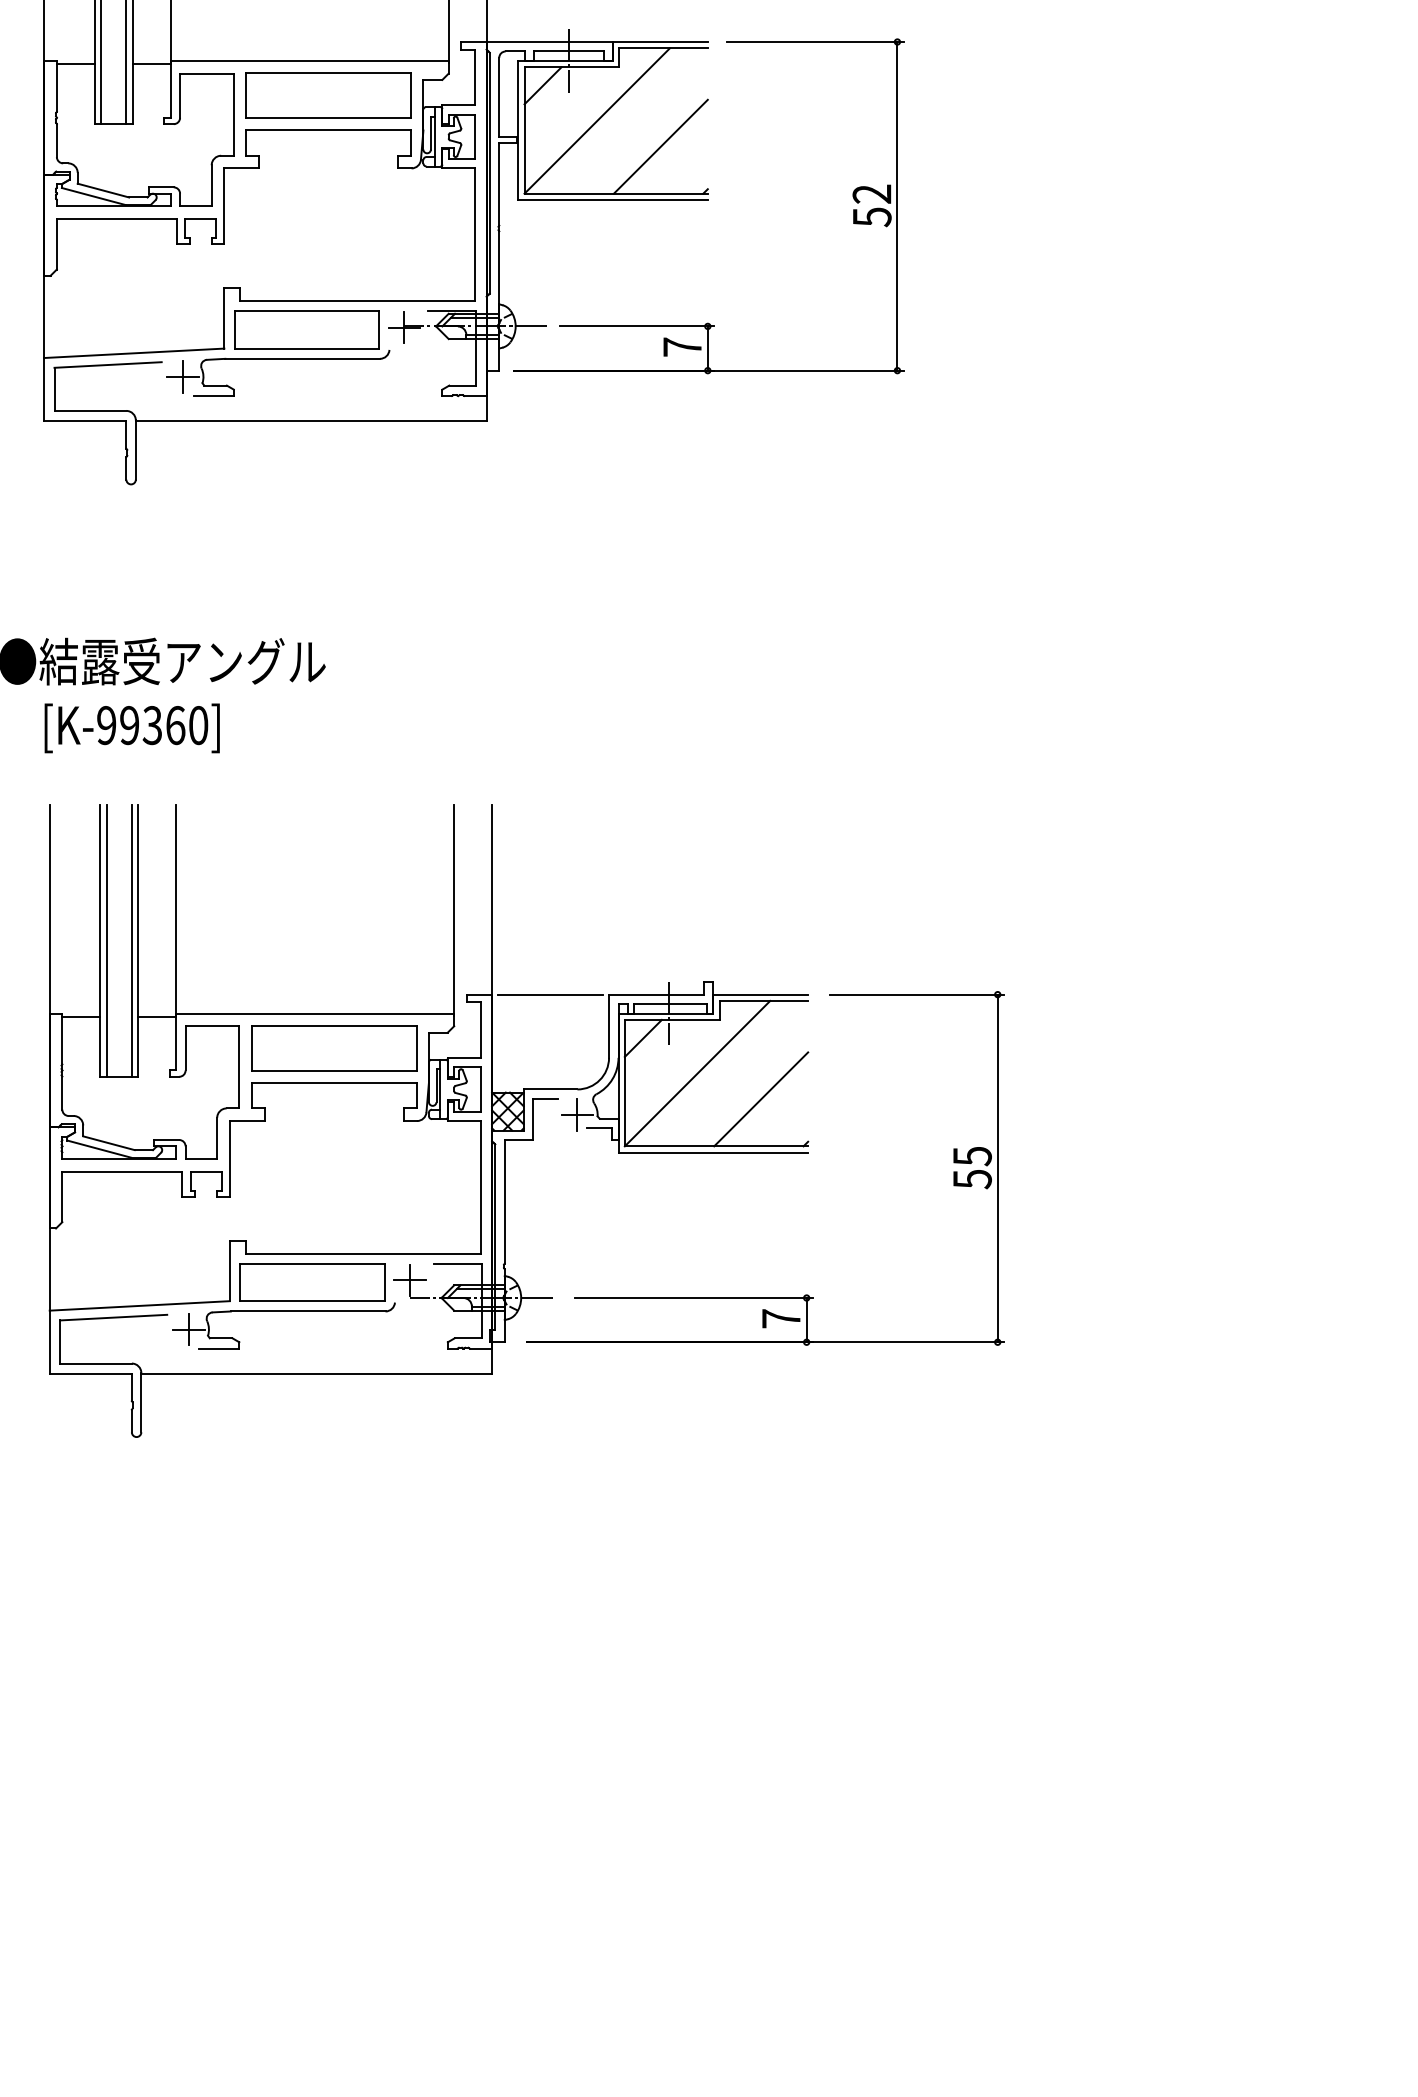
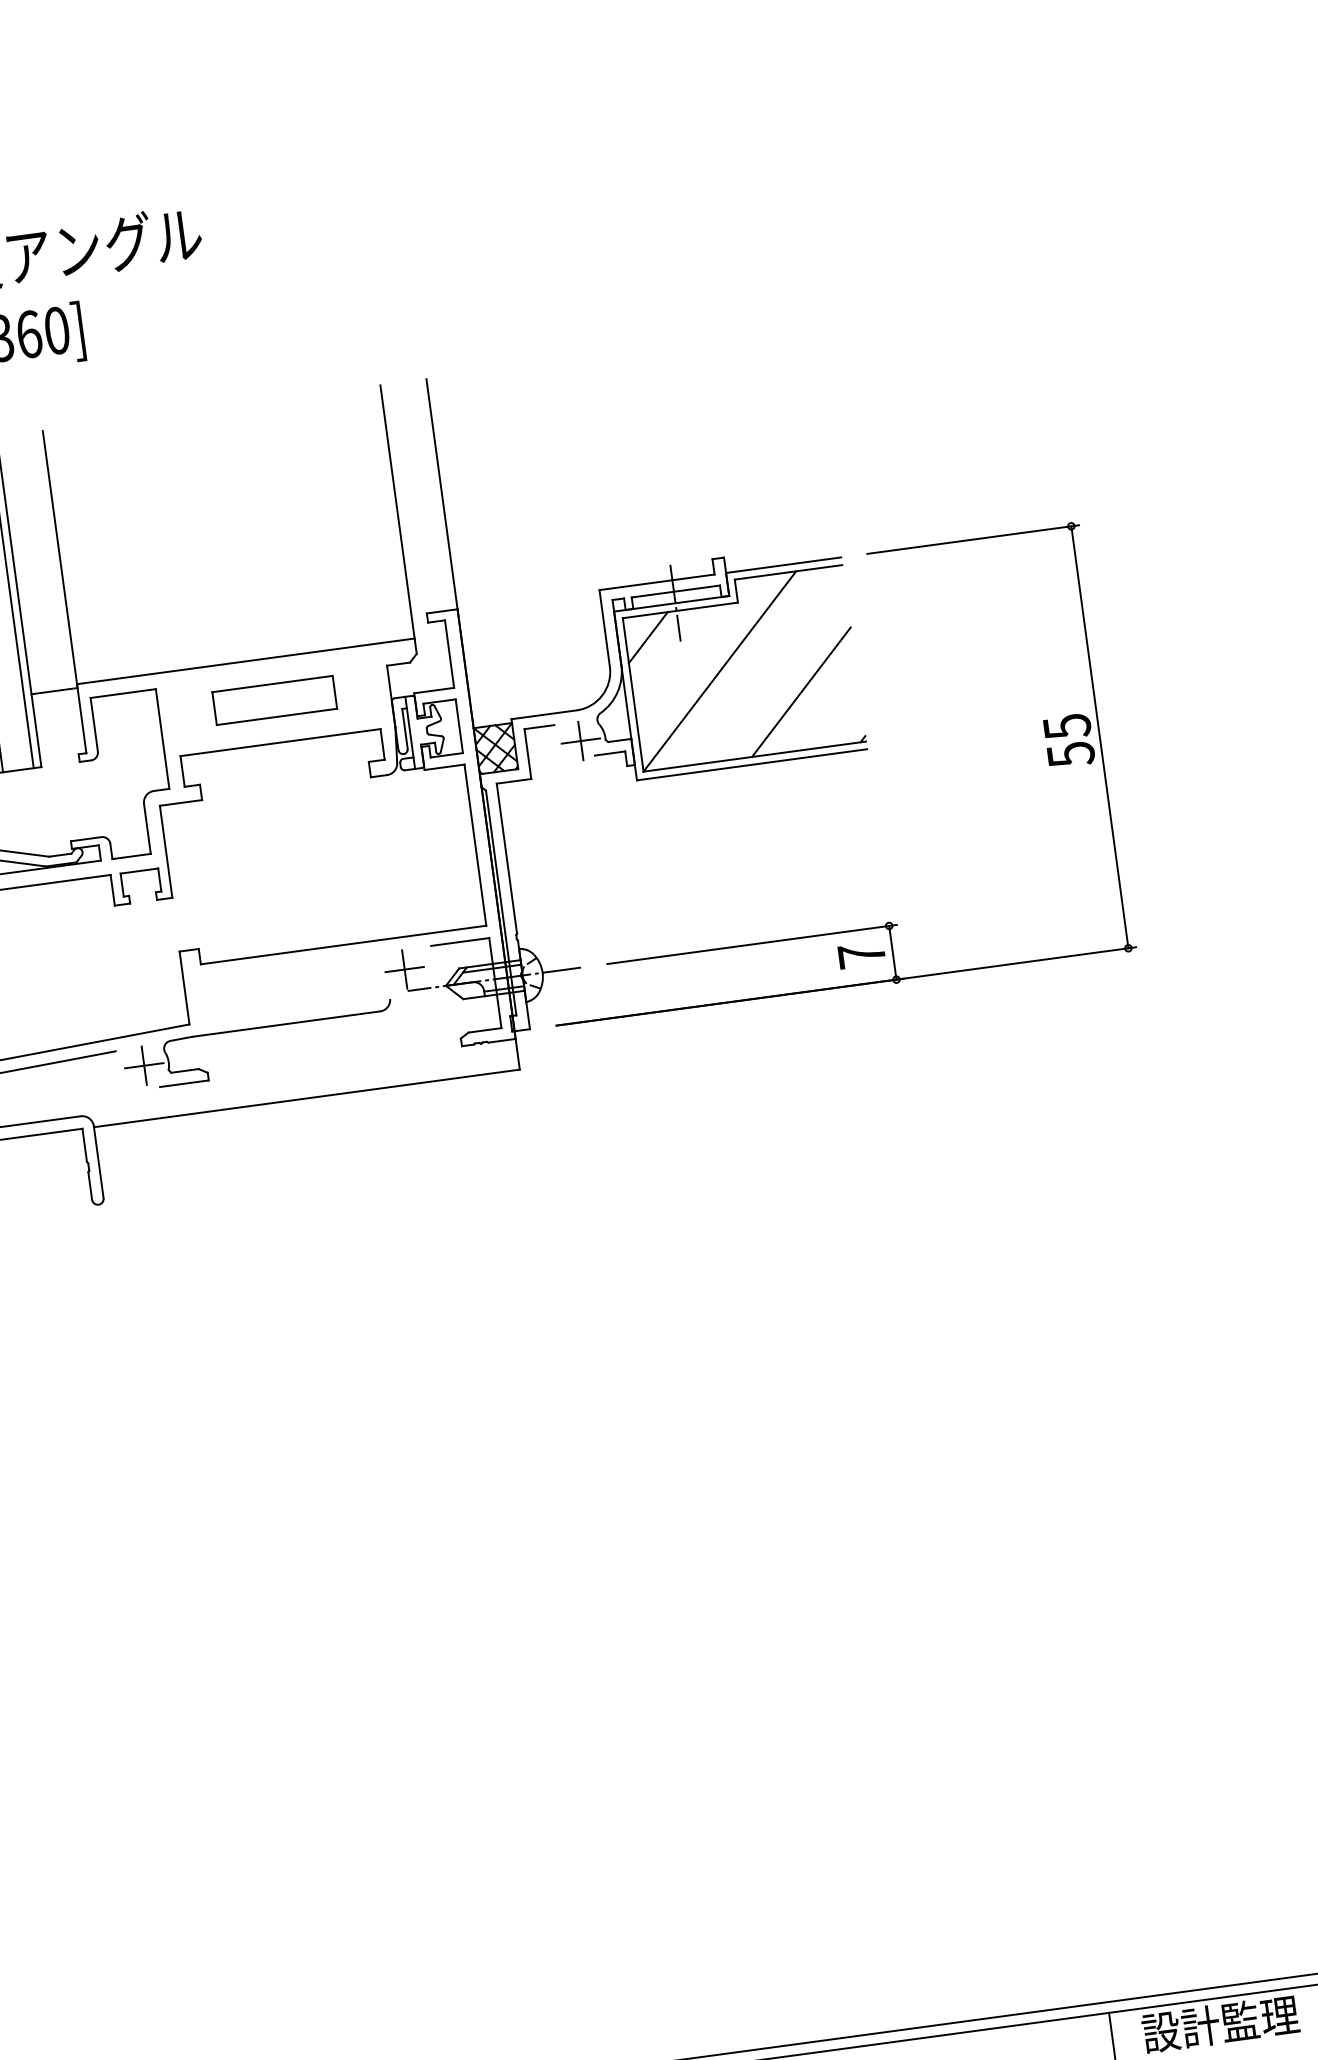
line: (550, 994) -> (528, 599), removed
part: (334, 1048) -> (275, 700), size x0.6
part: (312, 1282) -> (286, 988), removed

